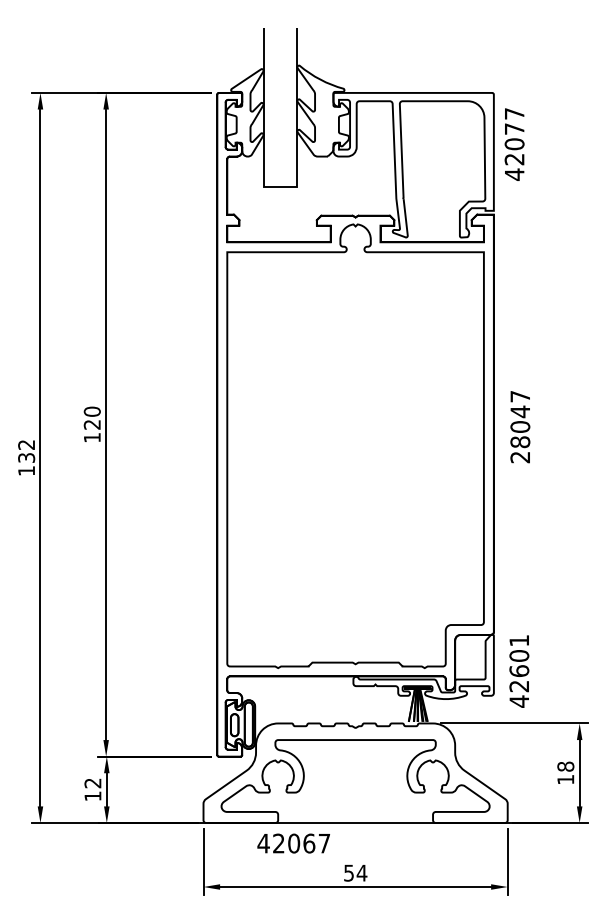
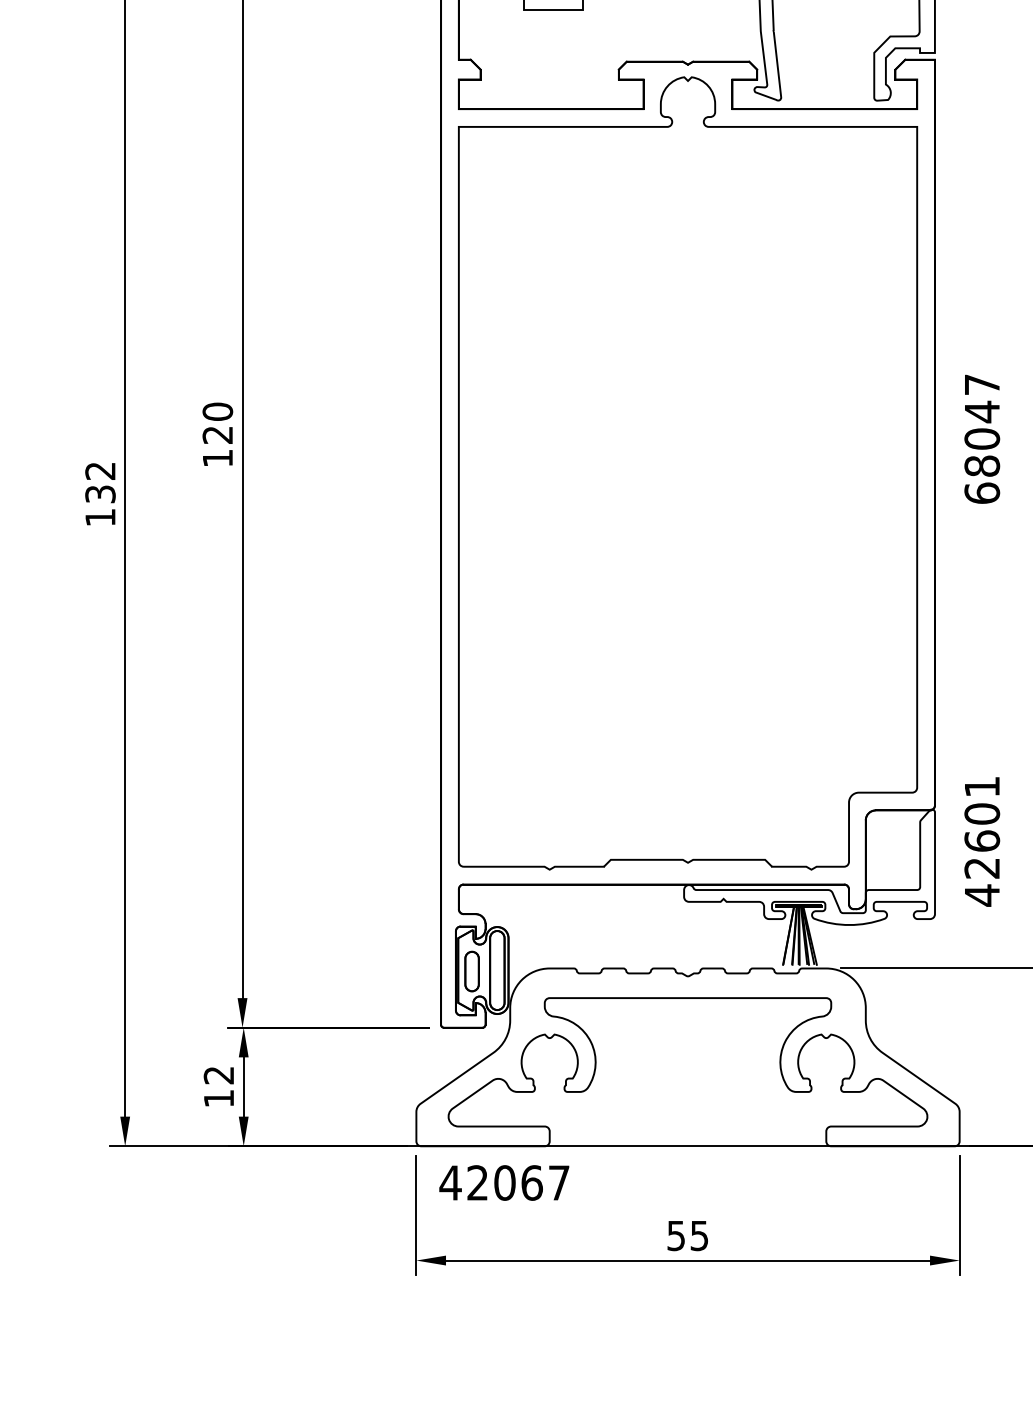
text: (520, 457) -> (982, 493), 28047 -> 68047
text: (519, 671) -> (982, 841), moved
text: (293, 843) -> (503, 1182), moved
text: (361, 872) -> (698, 1234), 54 -> 55

